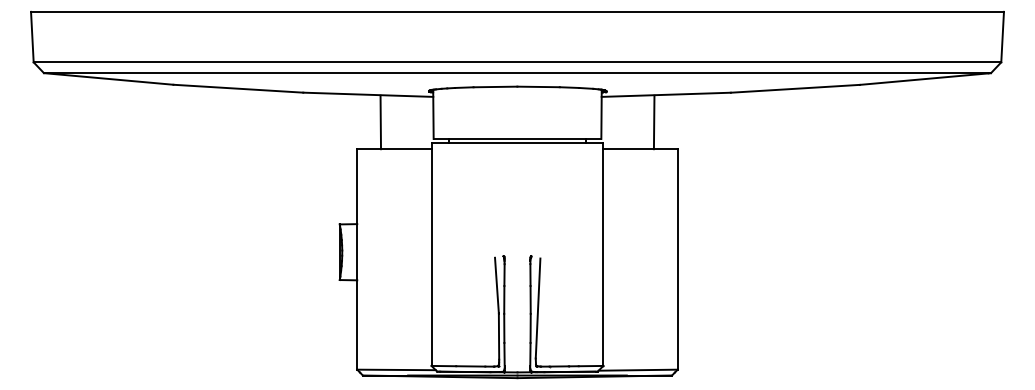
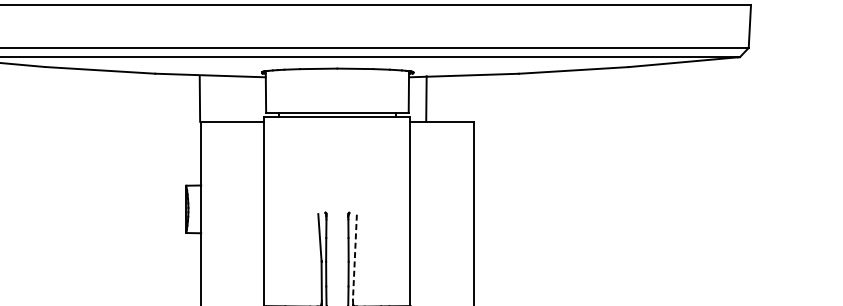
line: (380, 122) -> (199, 99), moved
line: (653, 122) -> (425, 99), moved
line: (538, 309) -> (355, 258), solid -> dashed

